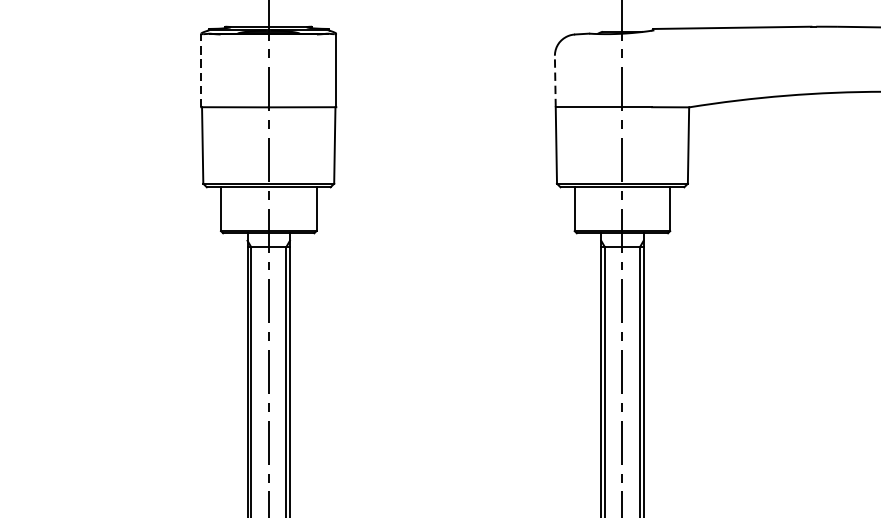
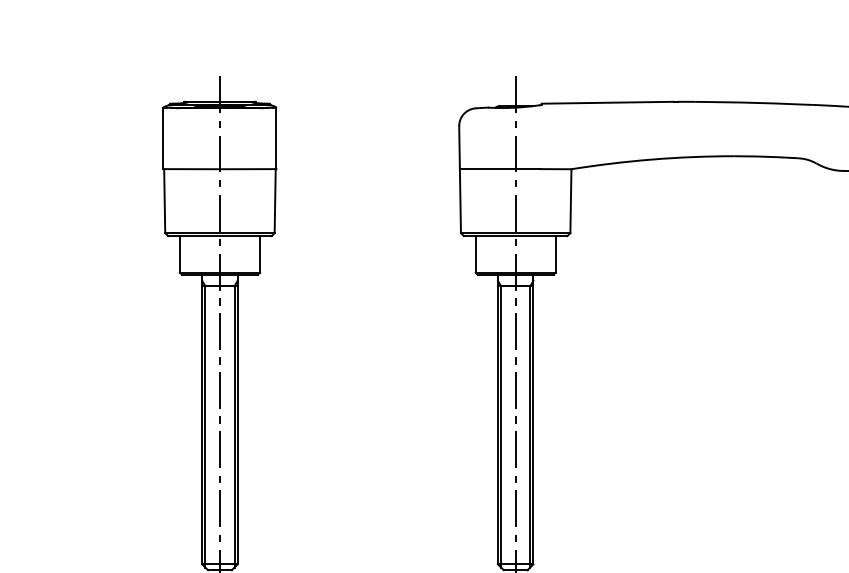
line: (201, 70) -> (163, 138), dashed -> solid
line: (555, 81) -> (459, 147), dashed -> solid

